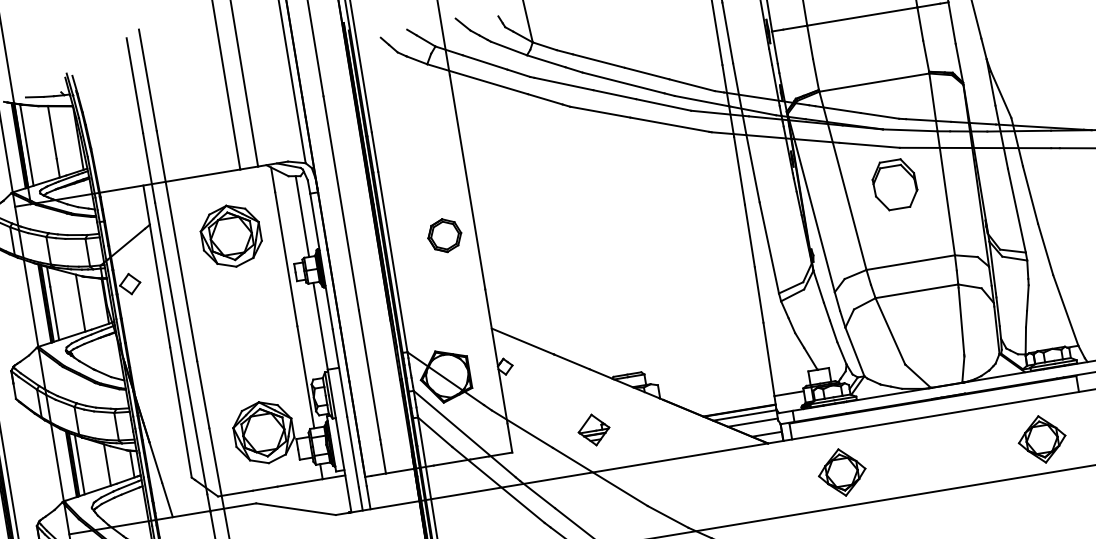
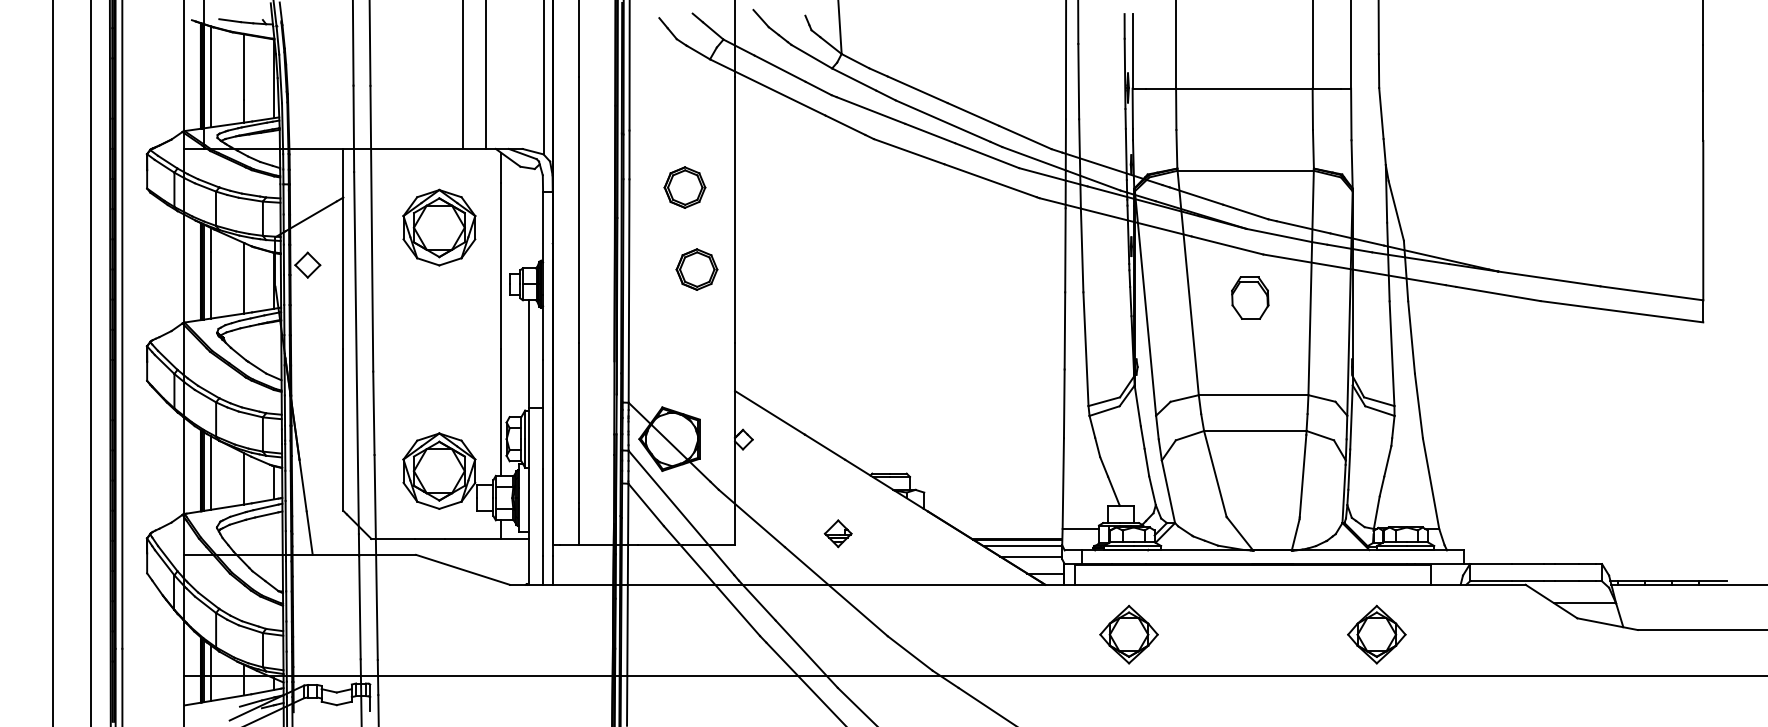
part: (423, 171) -> (684, 187), added
part: (895, 184) -> (1250, 297), size x0.7
line: (302, 216) -> (529, 218), removed
part: (594, 429) -> (838, 533), size x0.7

